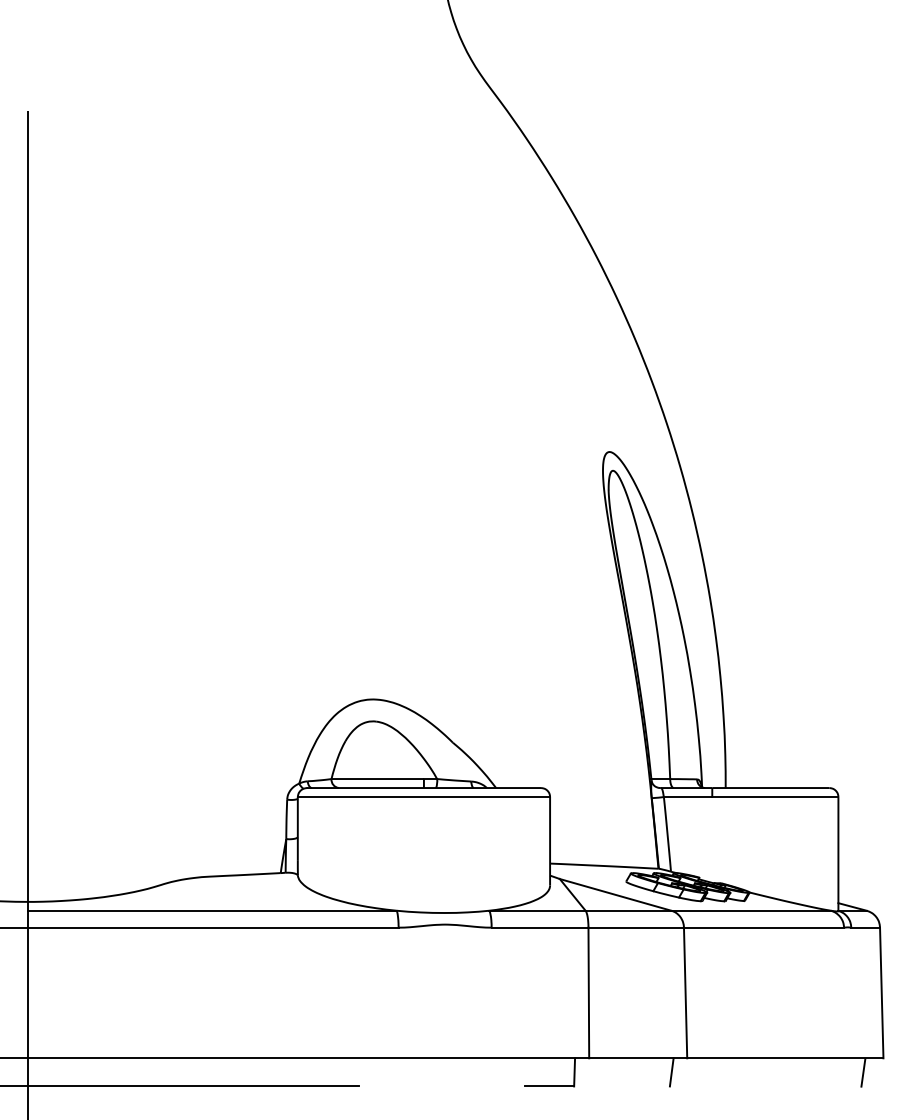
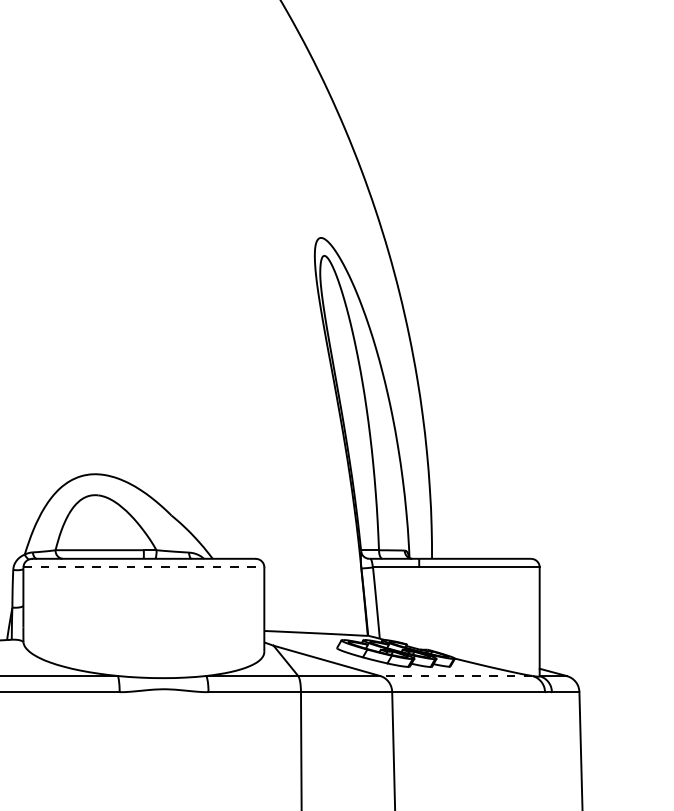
line: (424, 797) -> (144, 567), solid -> dashed
line: (751, 910) -> (456, 675), solid -> dashed

